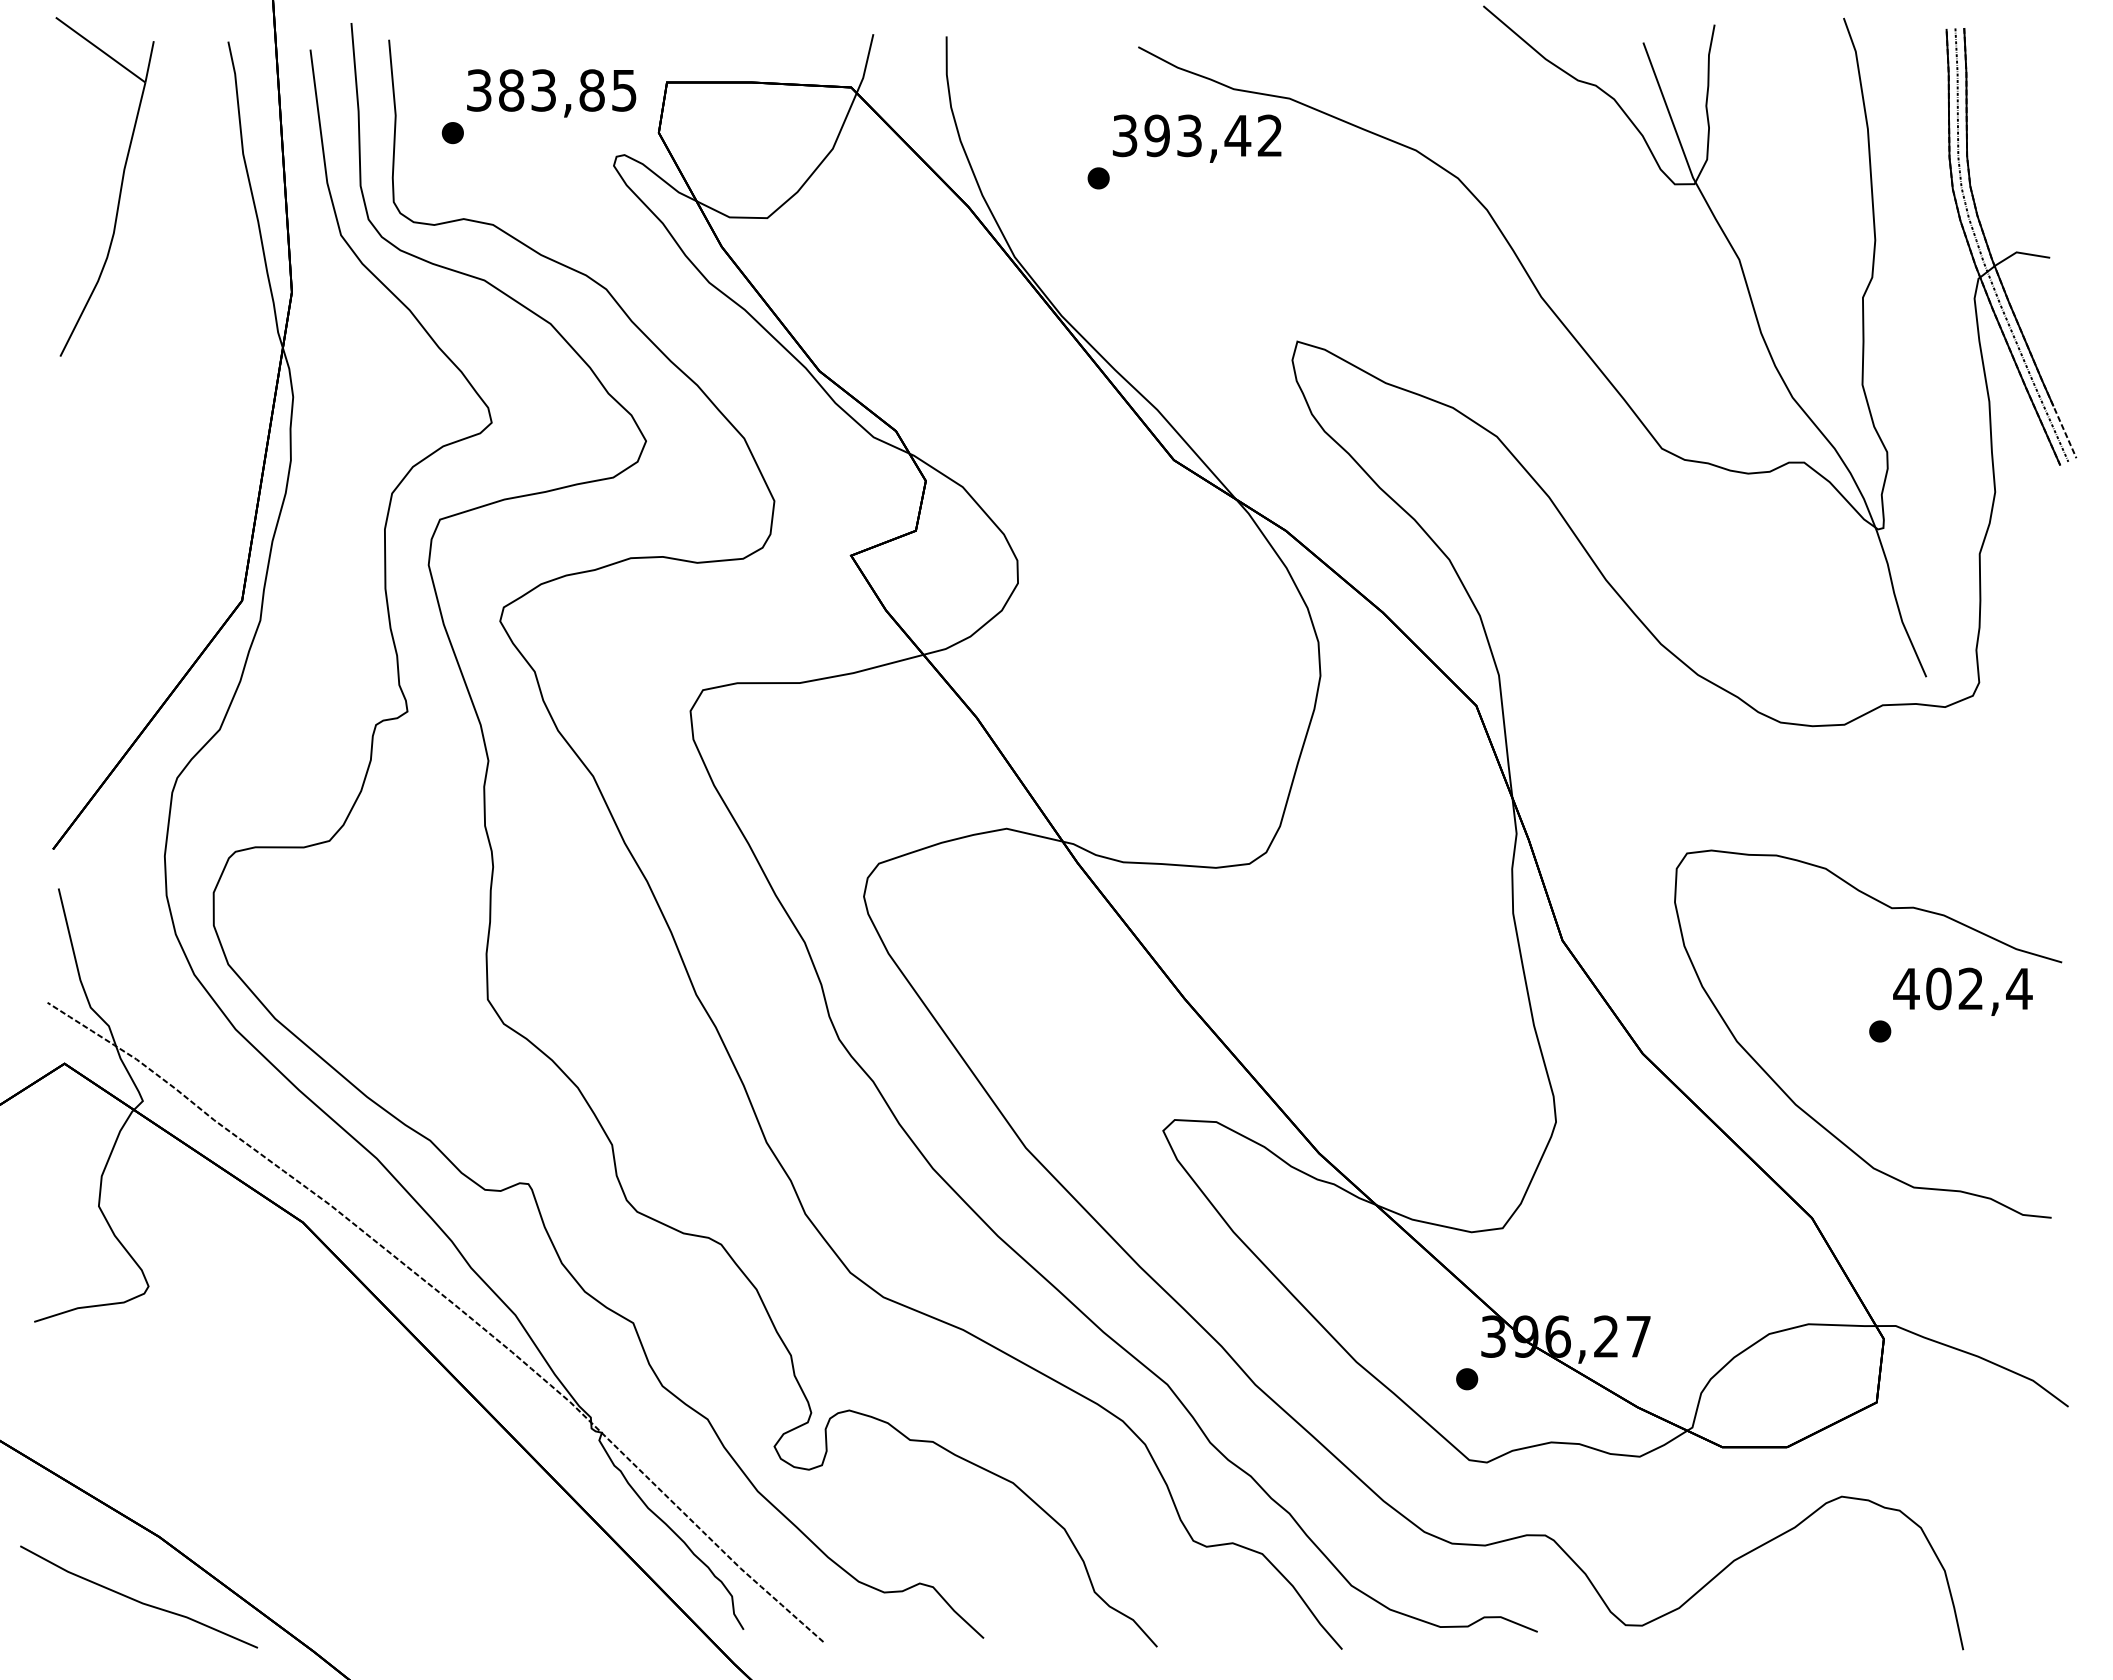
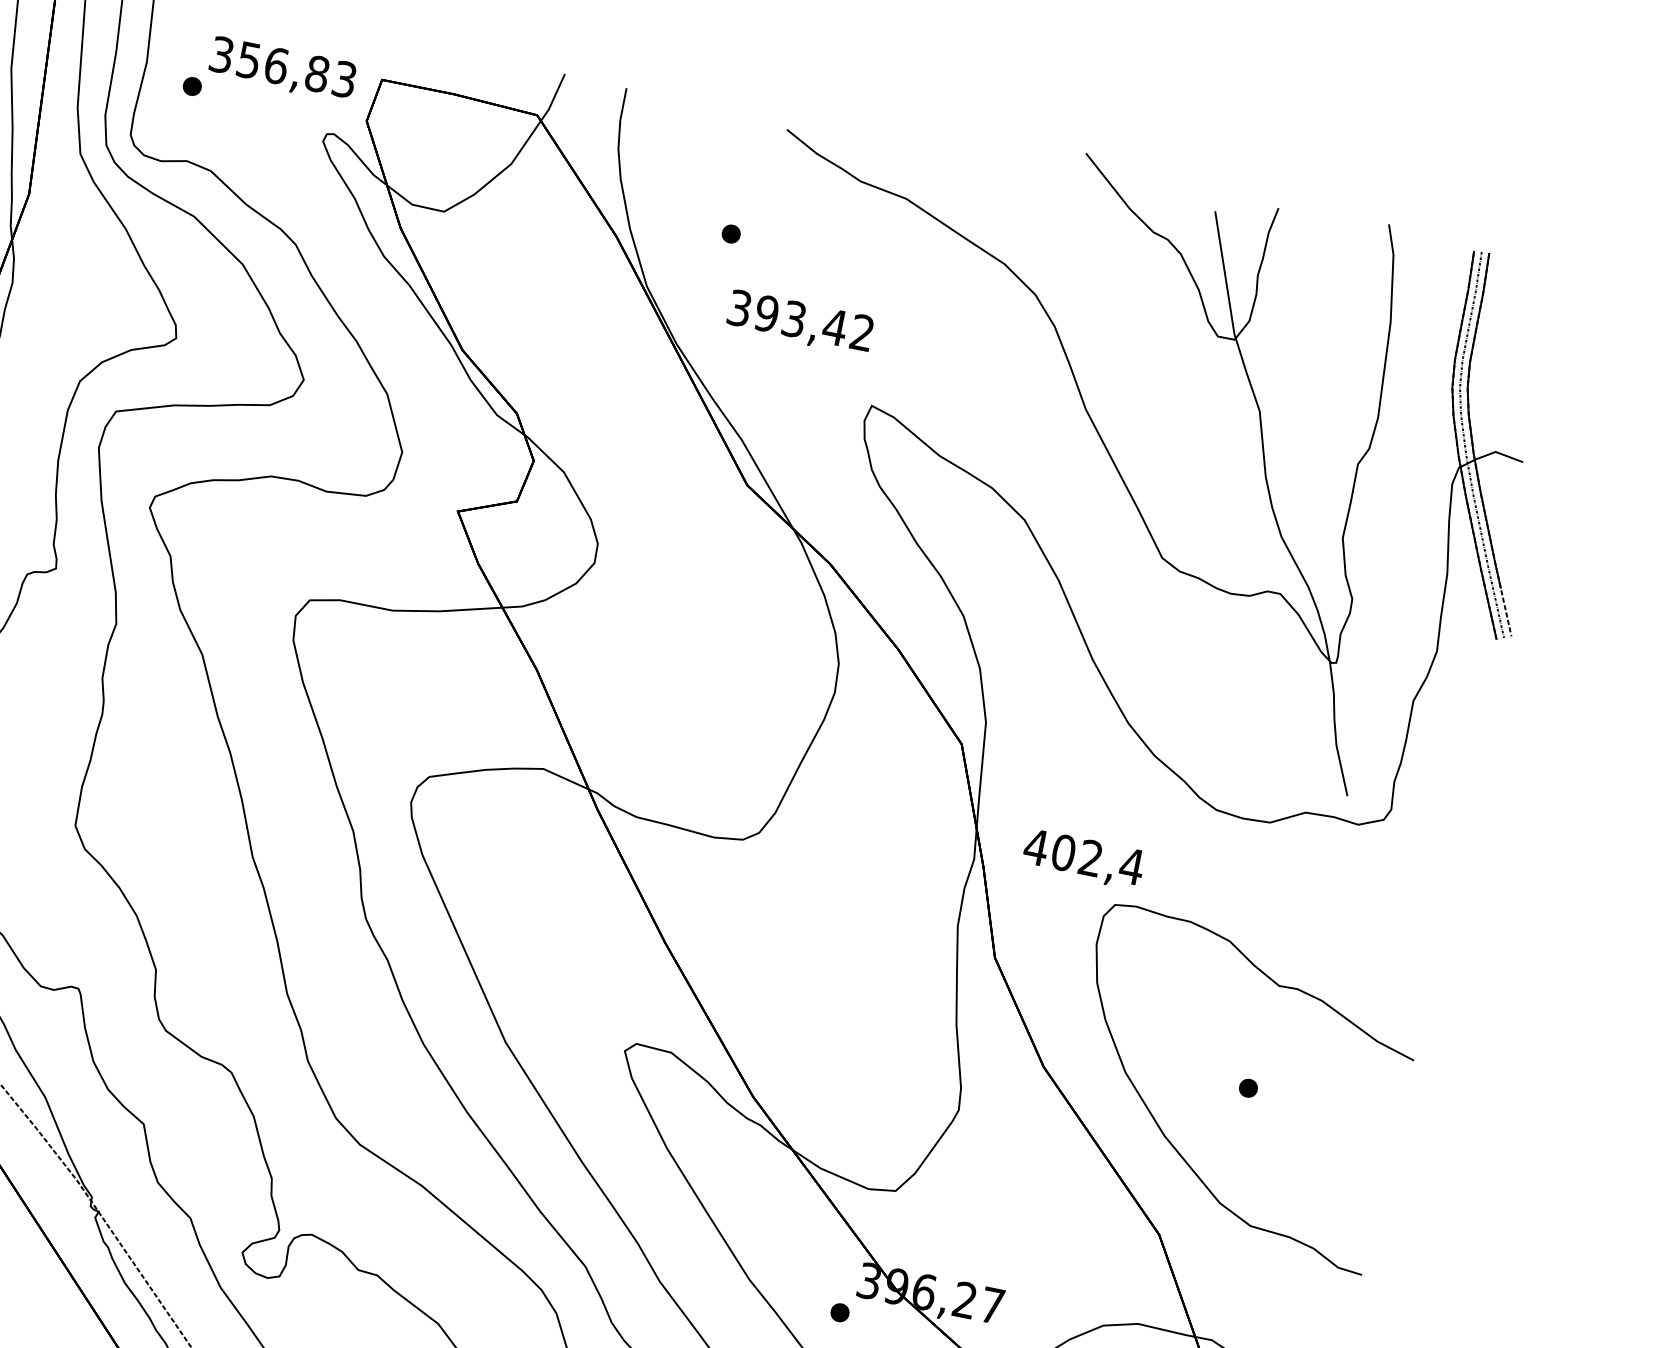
text: (567, 90) -> (296, 69), 383,85 -> 356,83
text: (1197, 138) -> (800, 322), moved
text: (1962, 991) -> (1083, 859), moved

